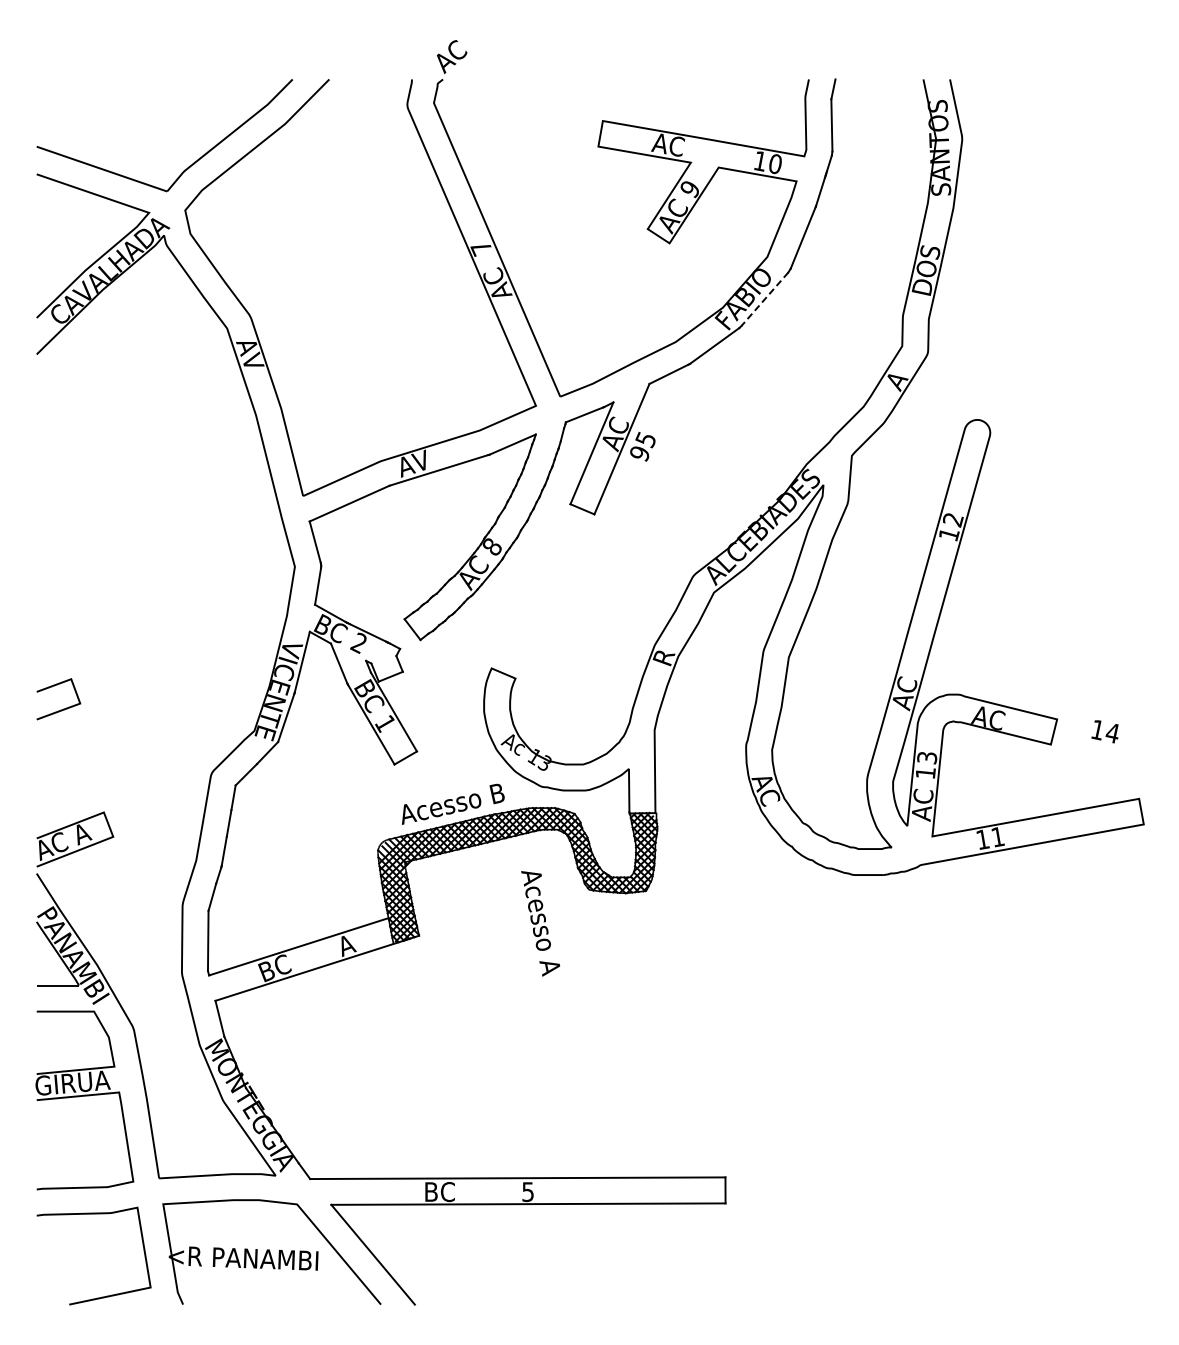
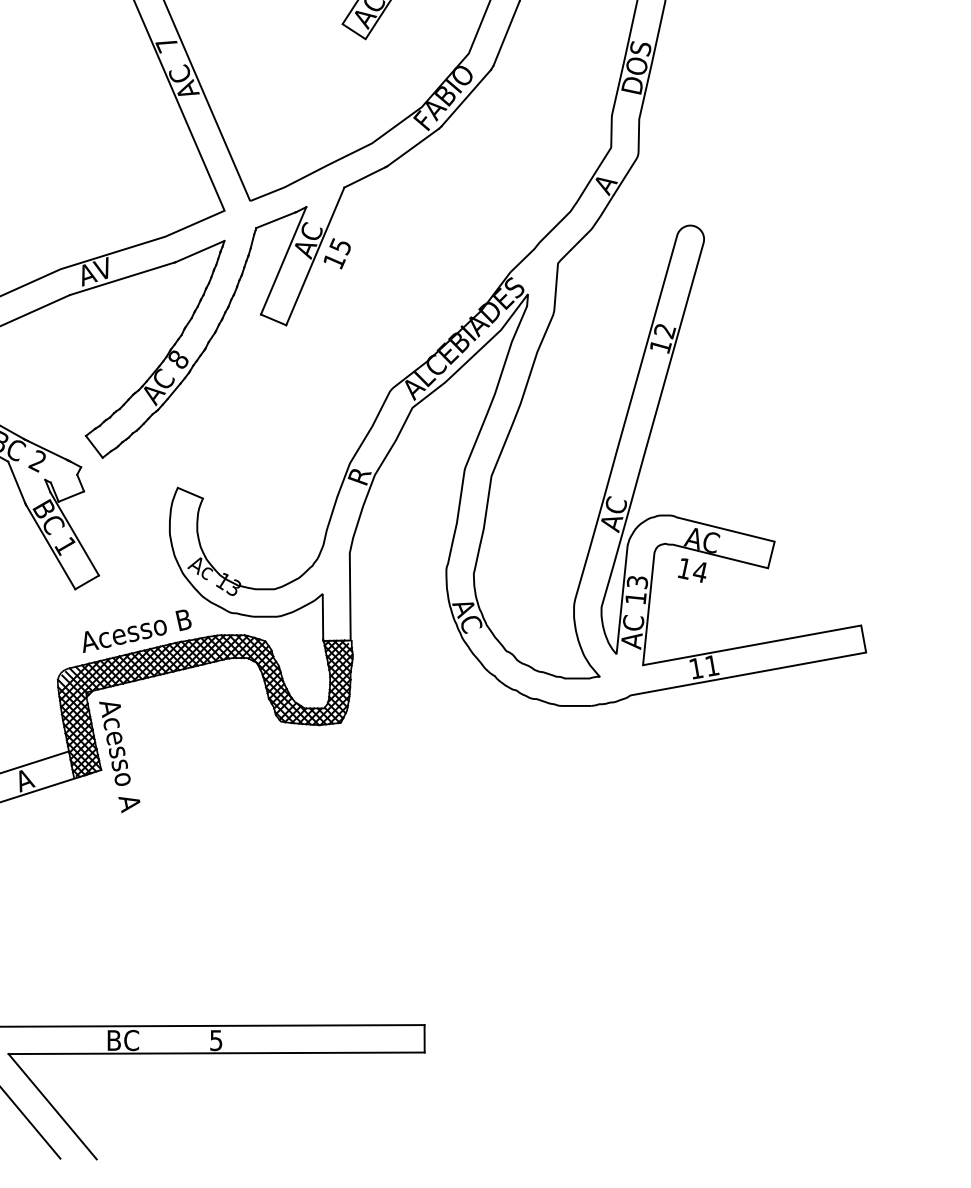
line: (764, 299) -> (465, 98), dashed -> solid
text: (640, 453) -> (334, 261), 95 -> 15
text: (1104, 731) -> (691, 570), moved
text: (540, 923) -> (119, 757), moved

